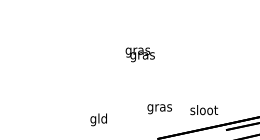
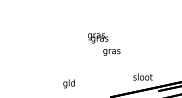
text: (159, 109) -> (111, 52), moved

